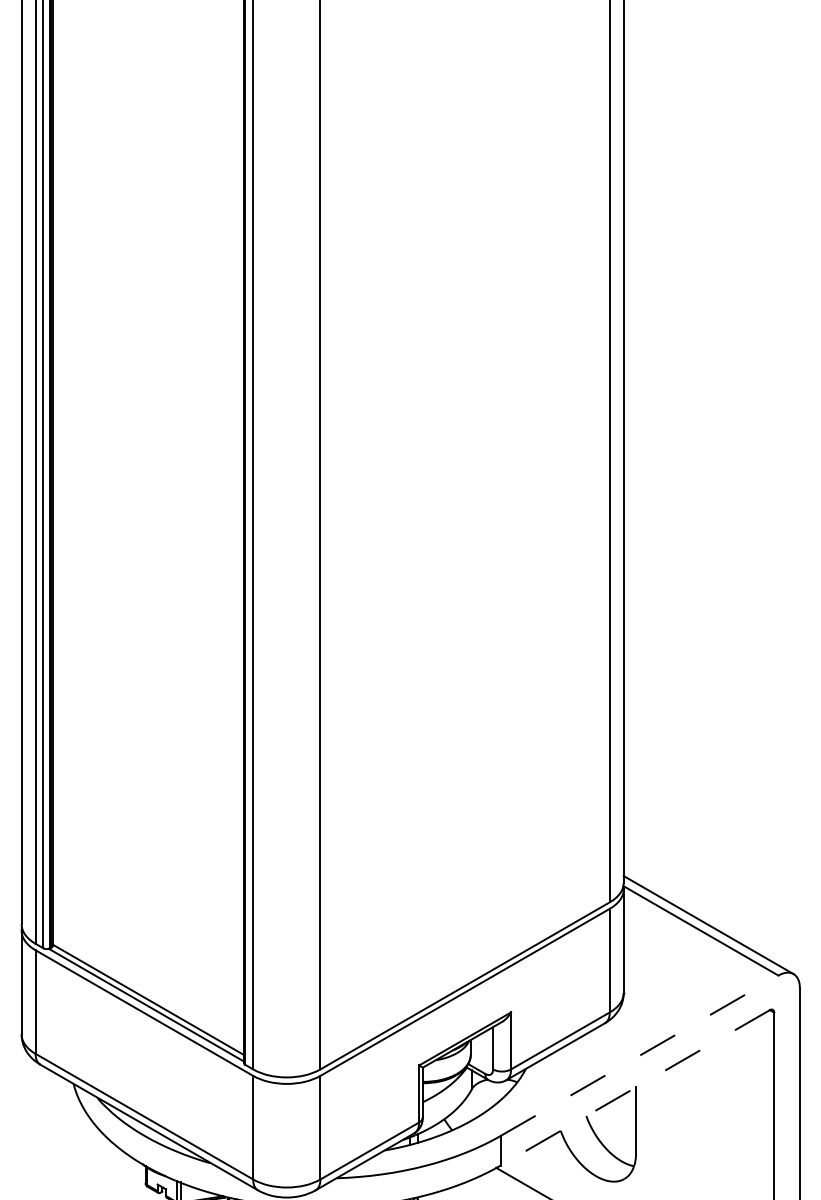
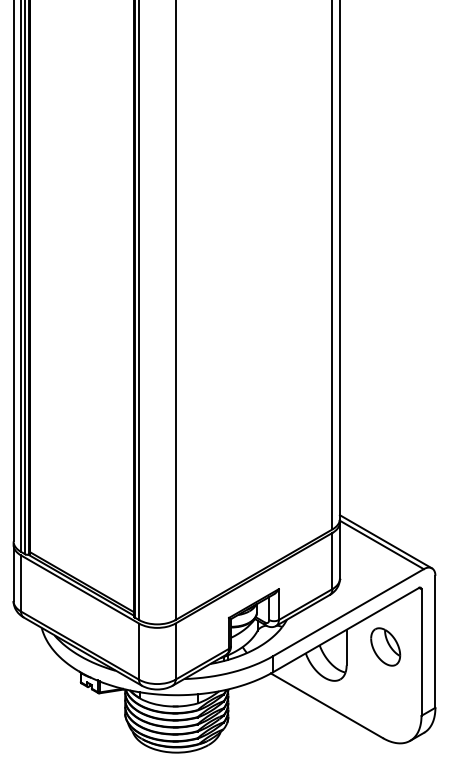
line: (639, 1055) -> (348, 612), dashed -> solid
line: (633, 1088) -> (345, 630), dashed -> solid
part: (707, 1118) -> (385, 646), added

